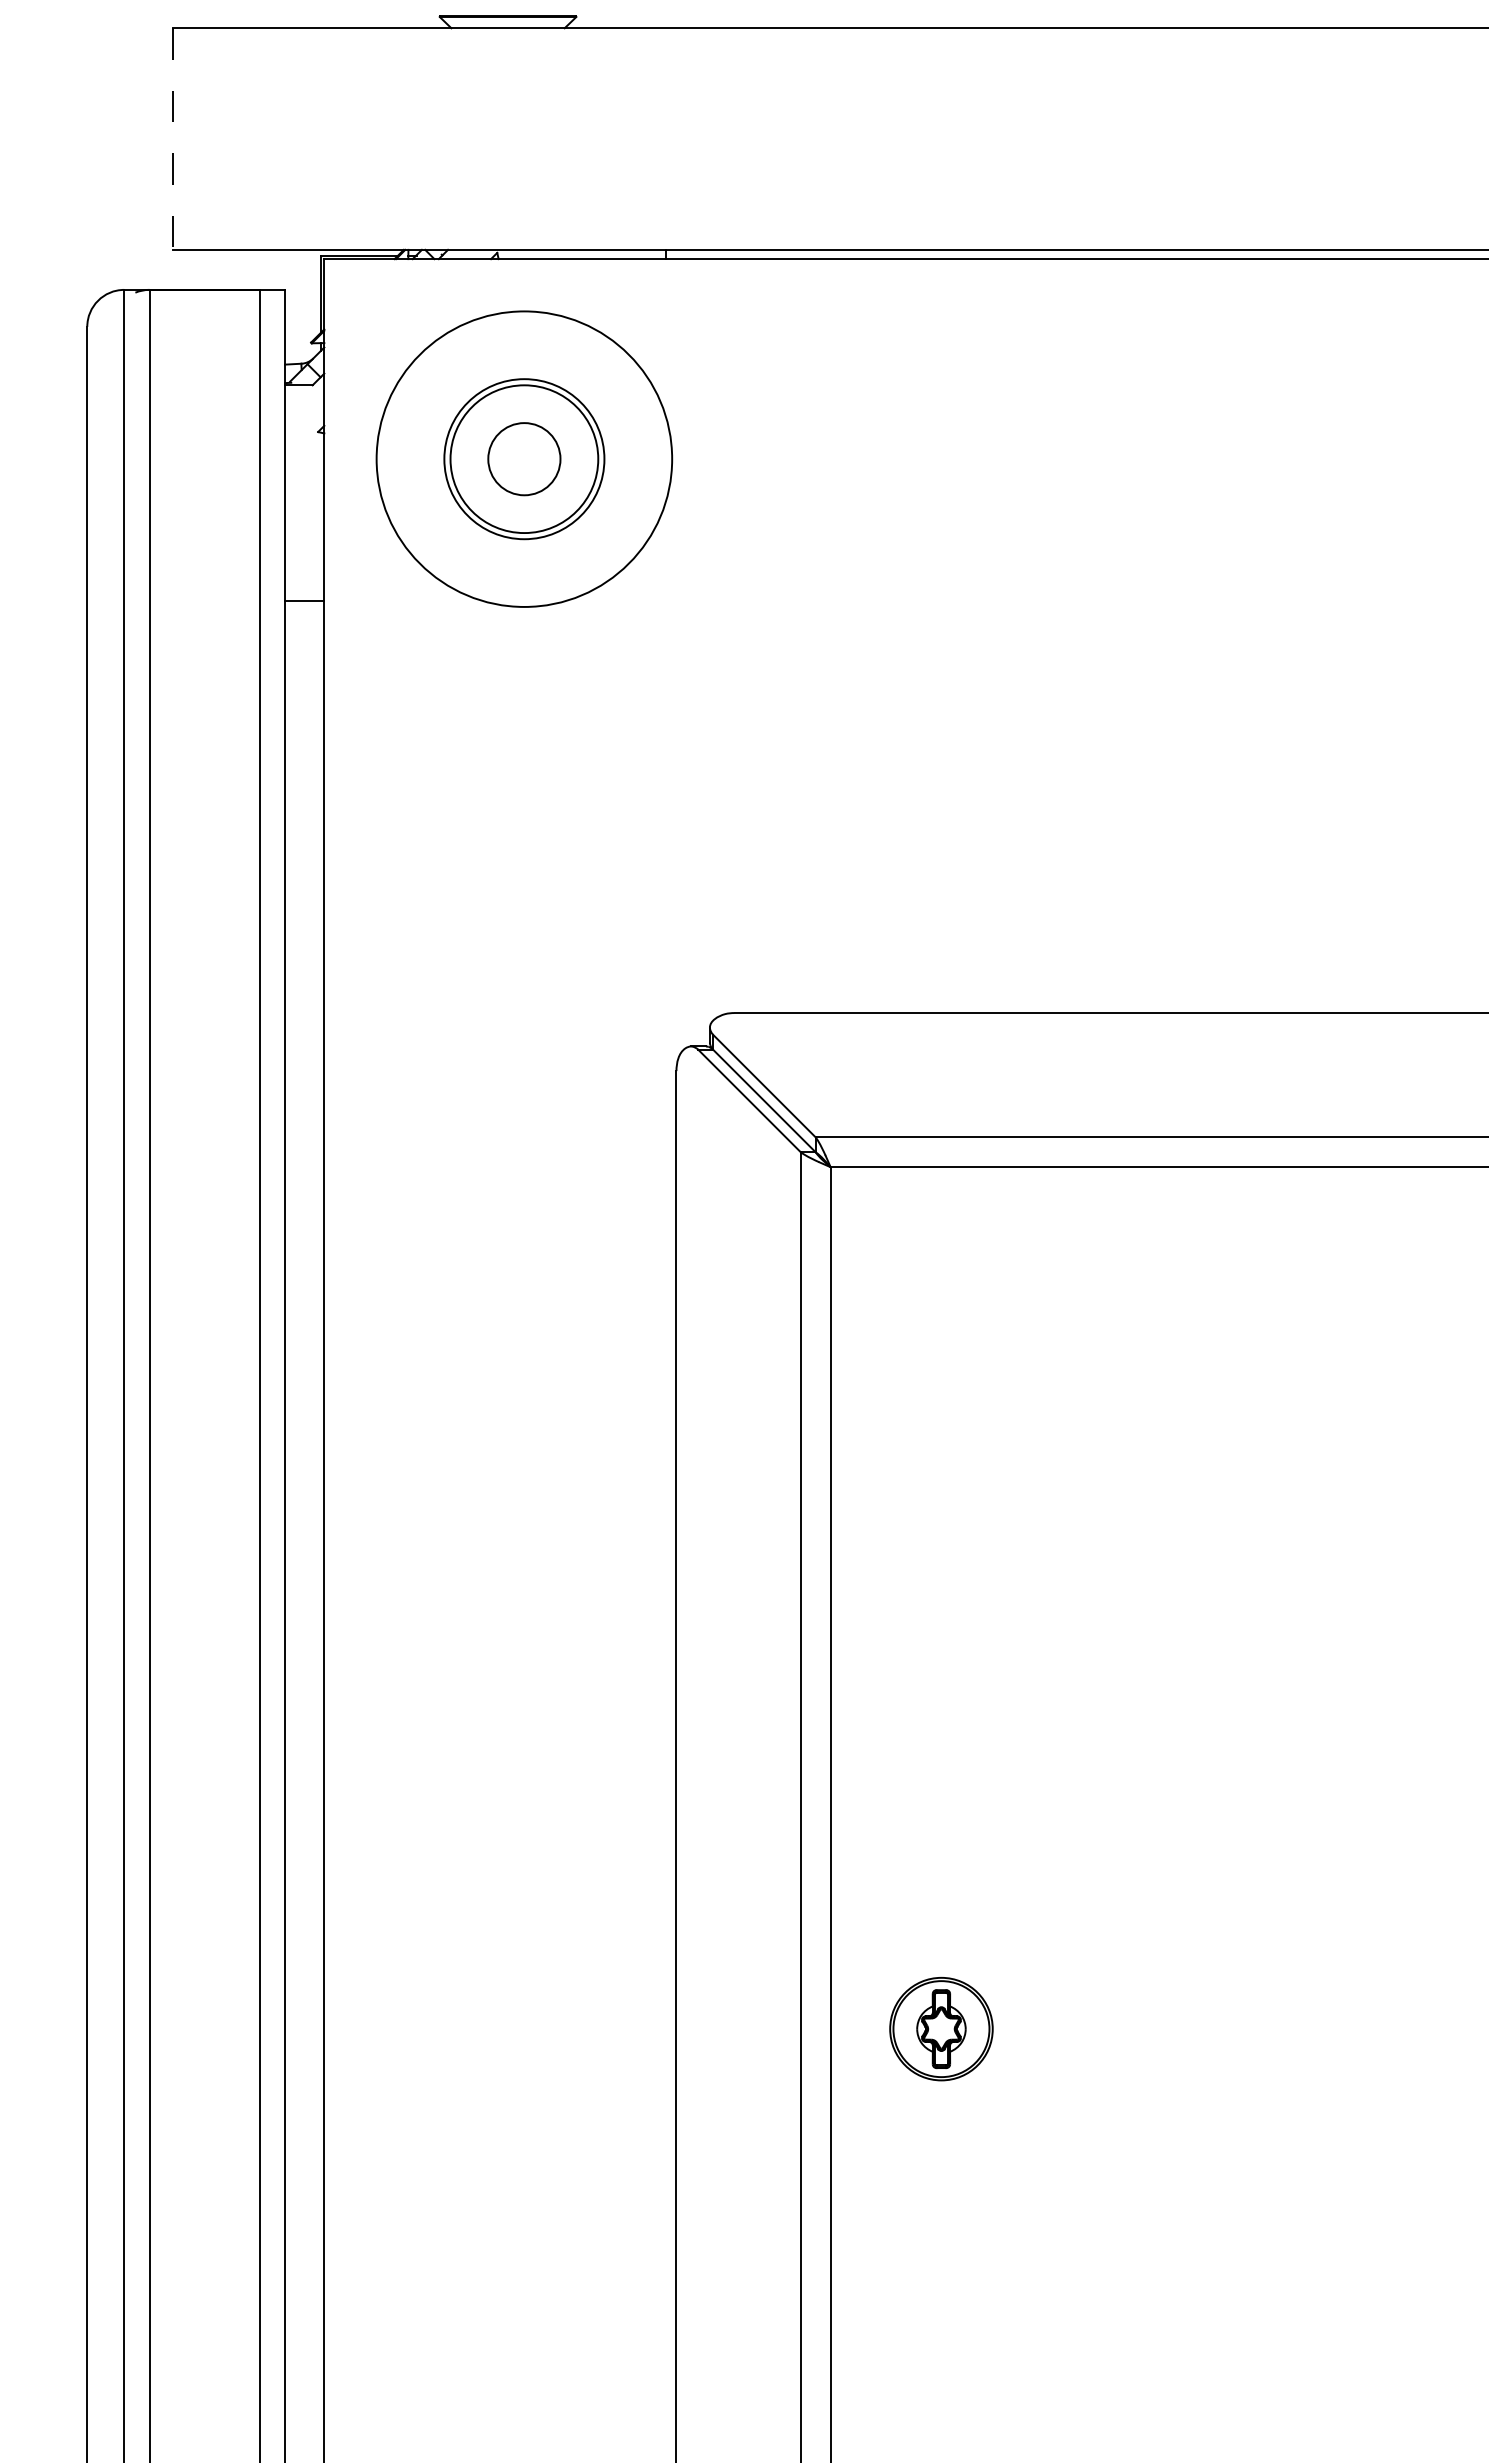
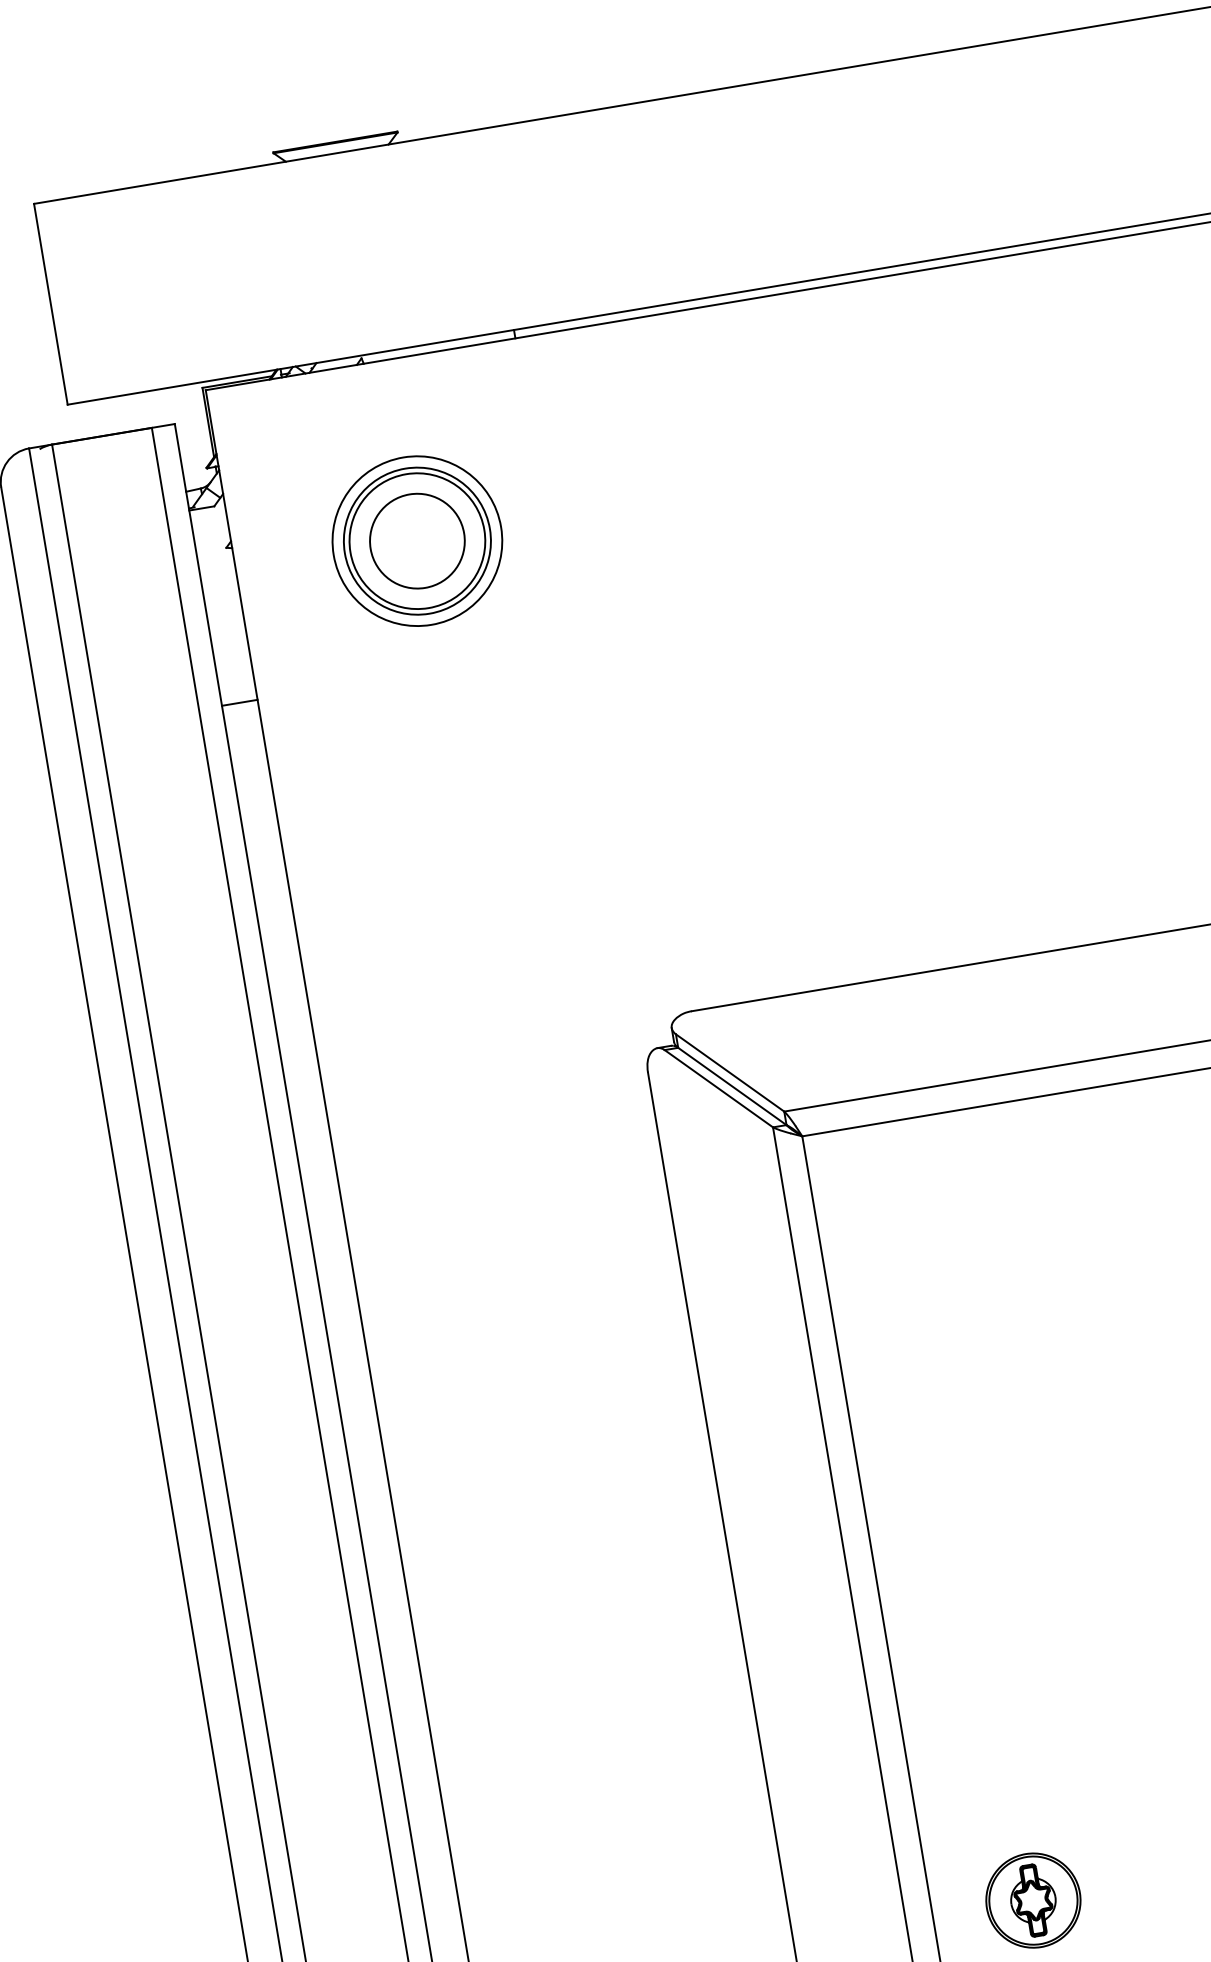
line: (173, 139) -> (50, 304), dashed -> solid
circle: (523, 458) -> (416, 540), size x1.43
circle: (524, 458) -> (417, 540), size x0.62

